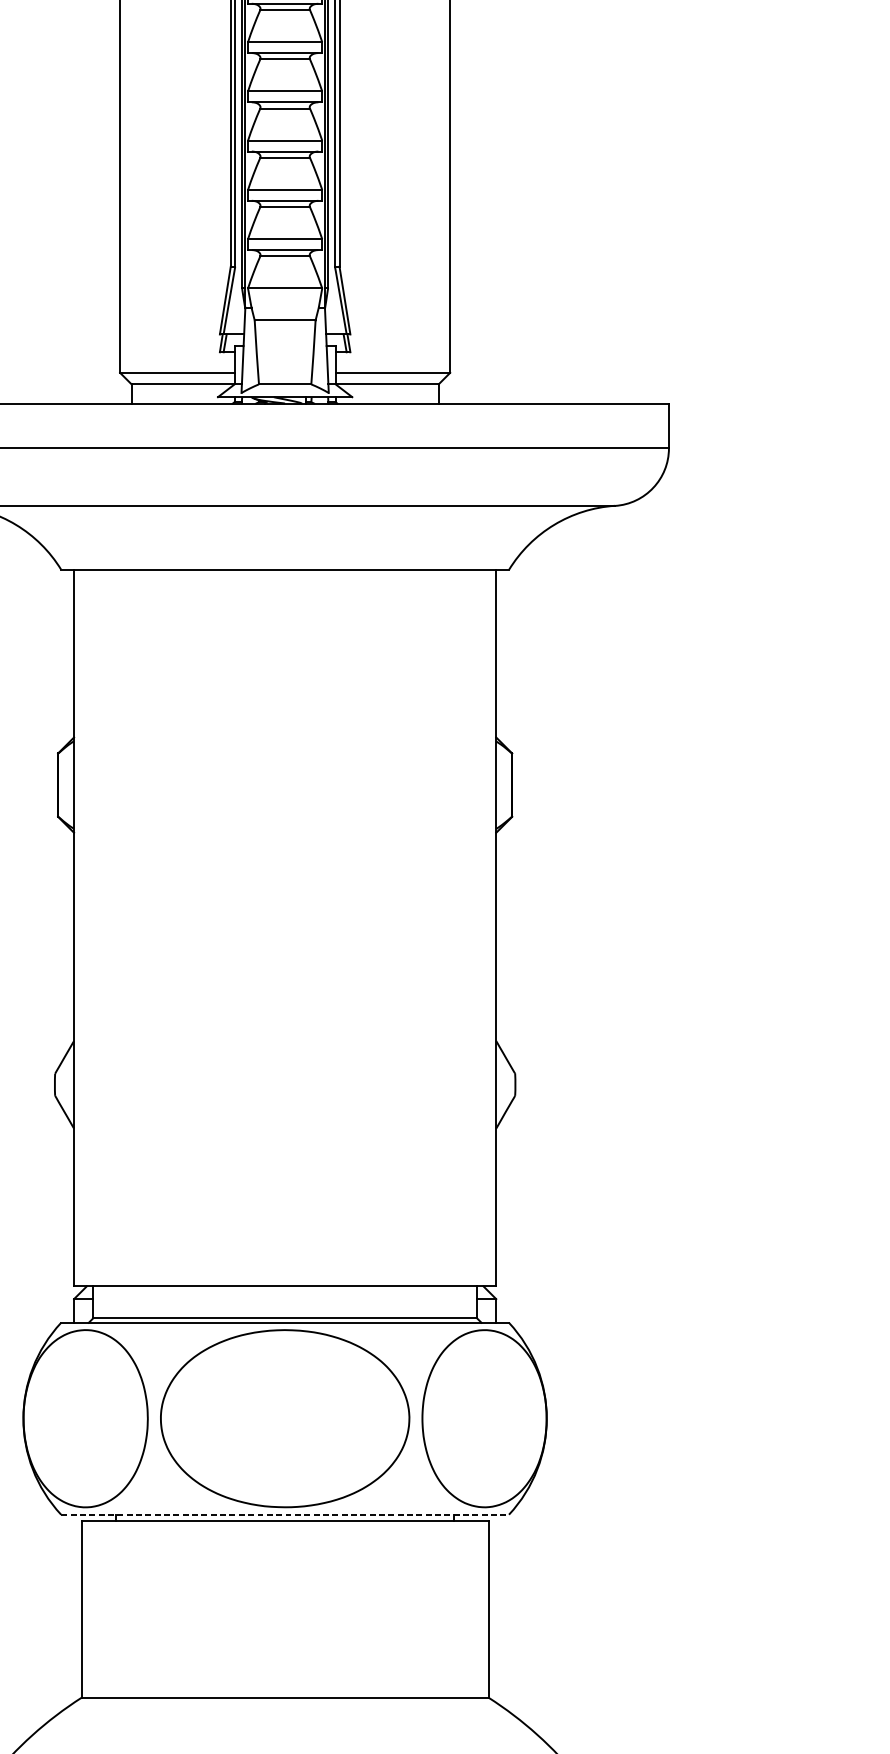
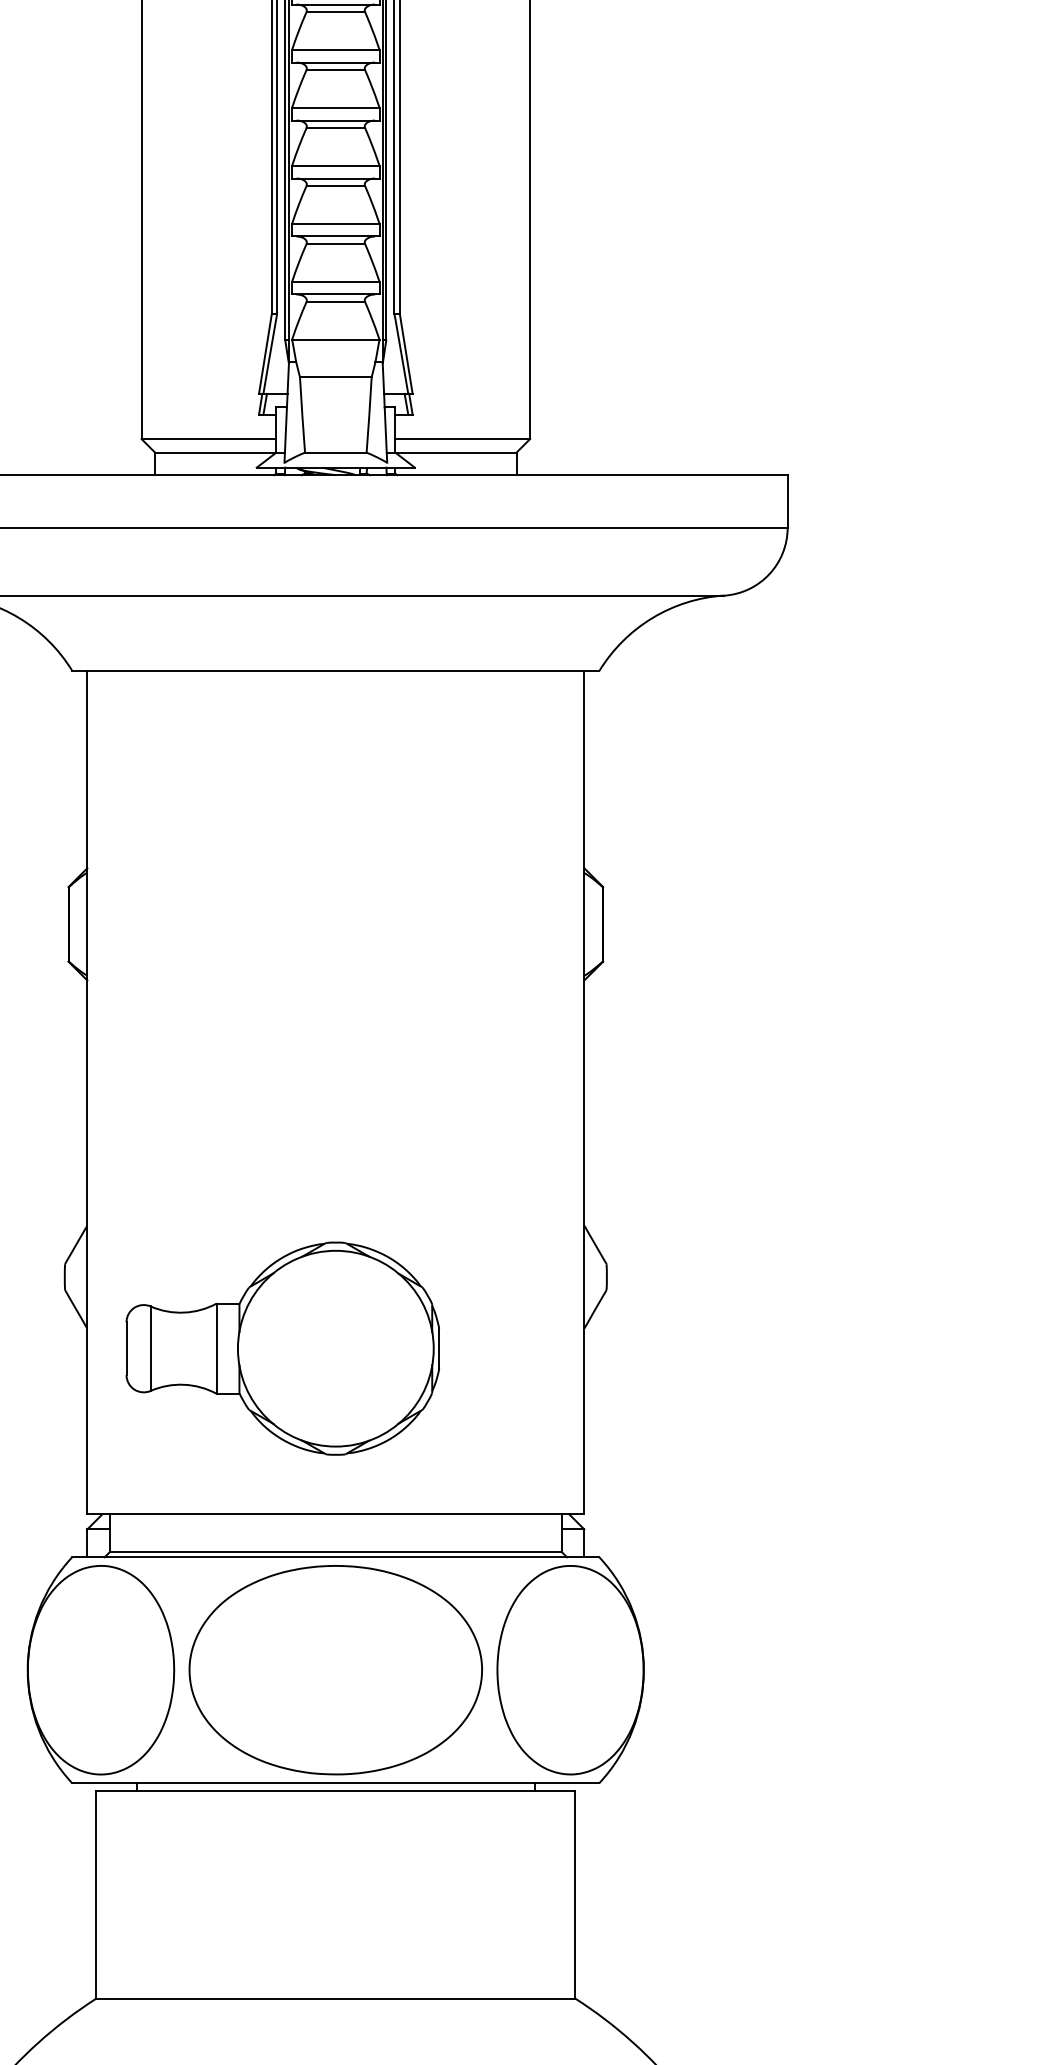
part: (239, 1145) -> (282, 1348), added
line: (284, 1514) -> (335, 1783), dashed -> solid

